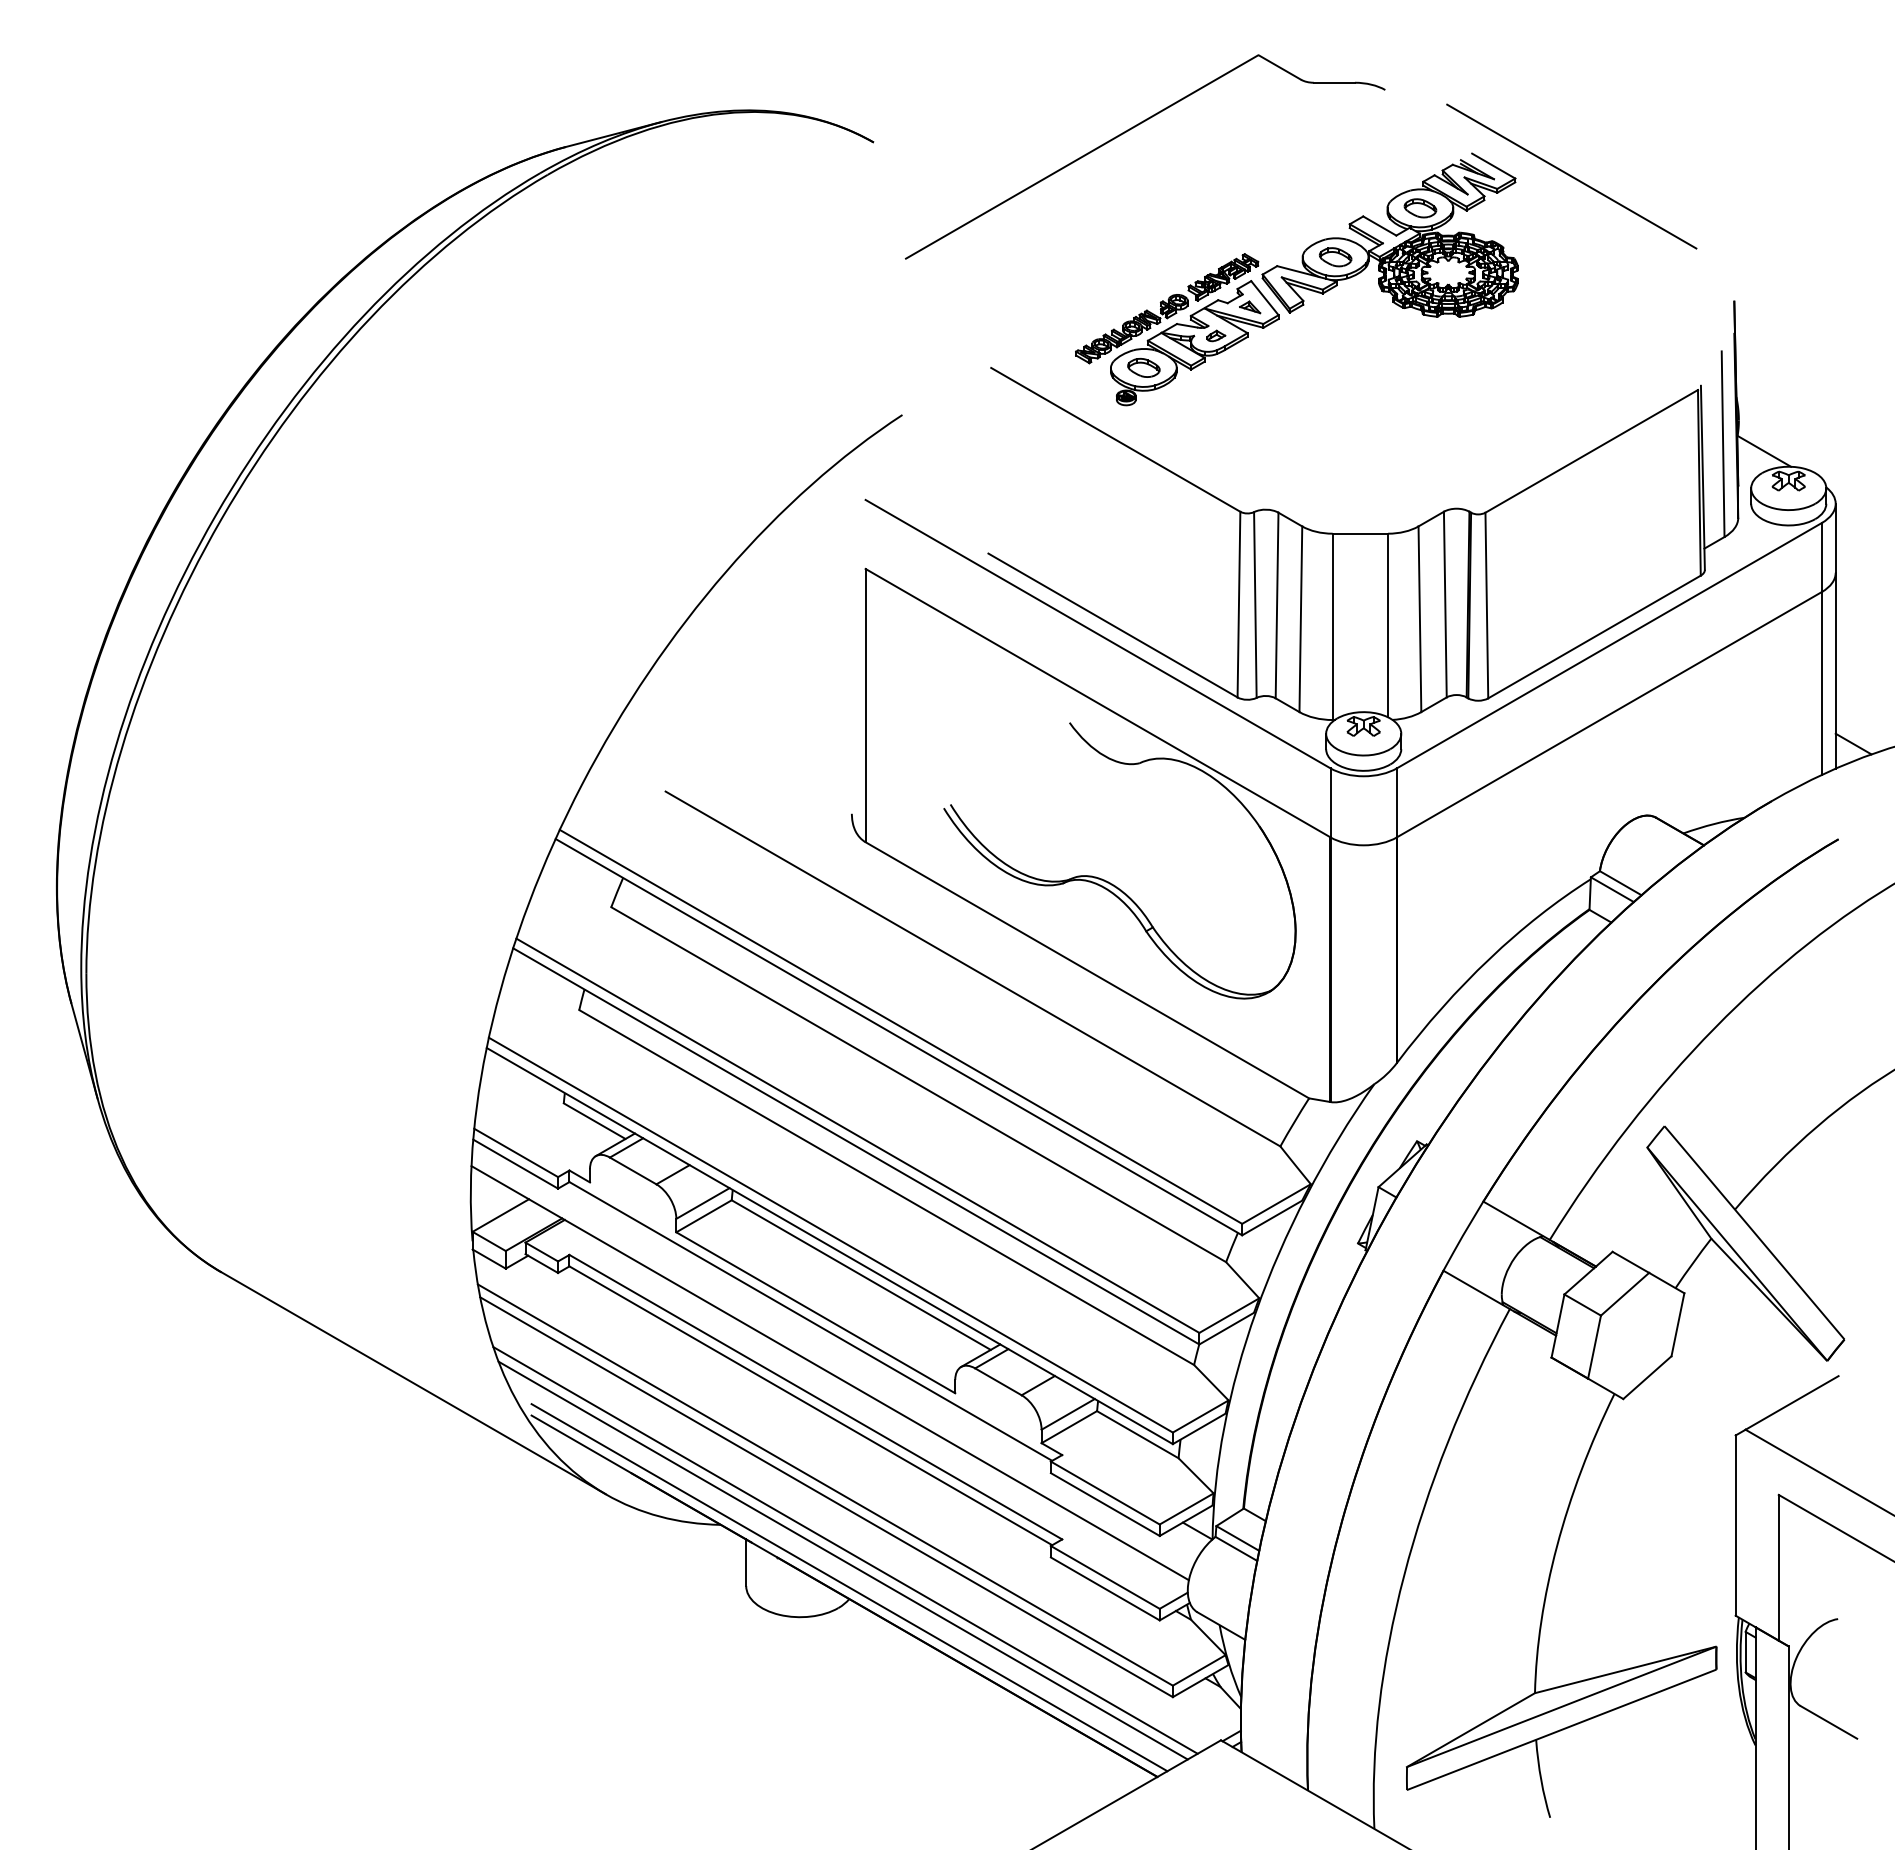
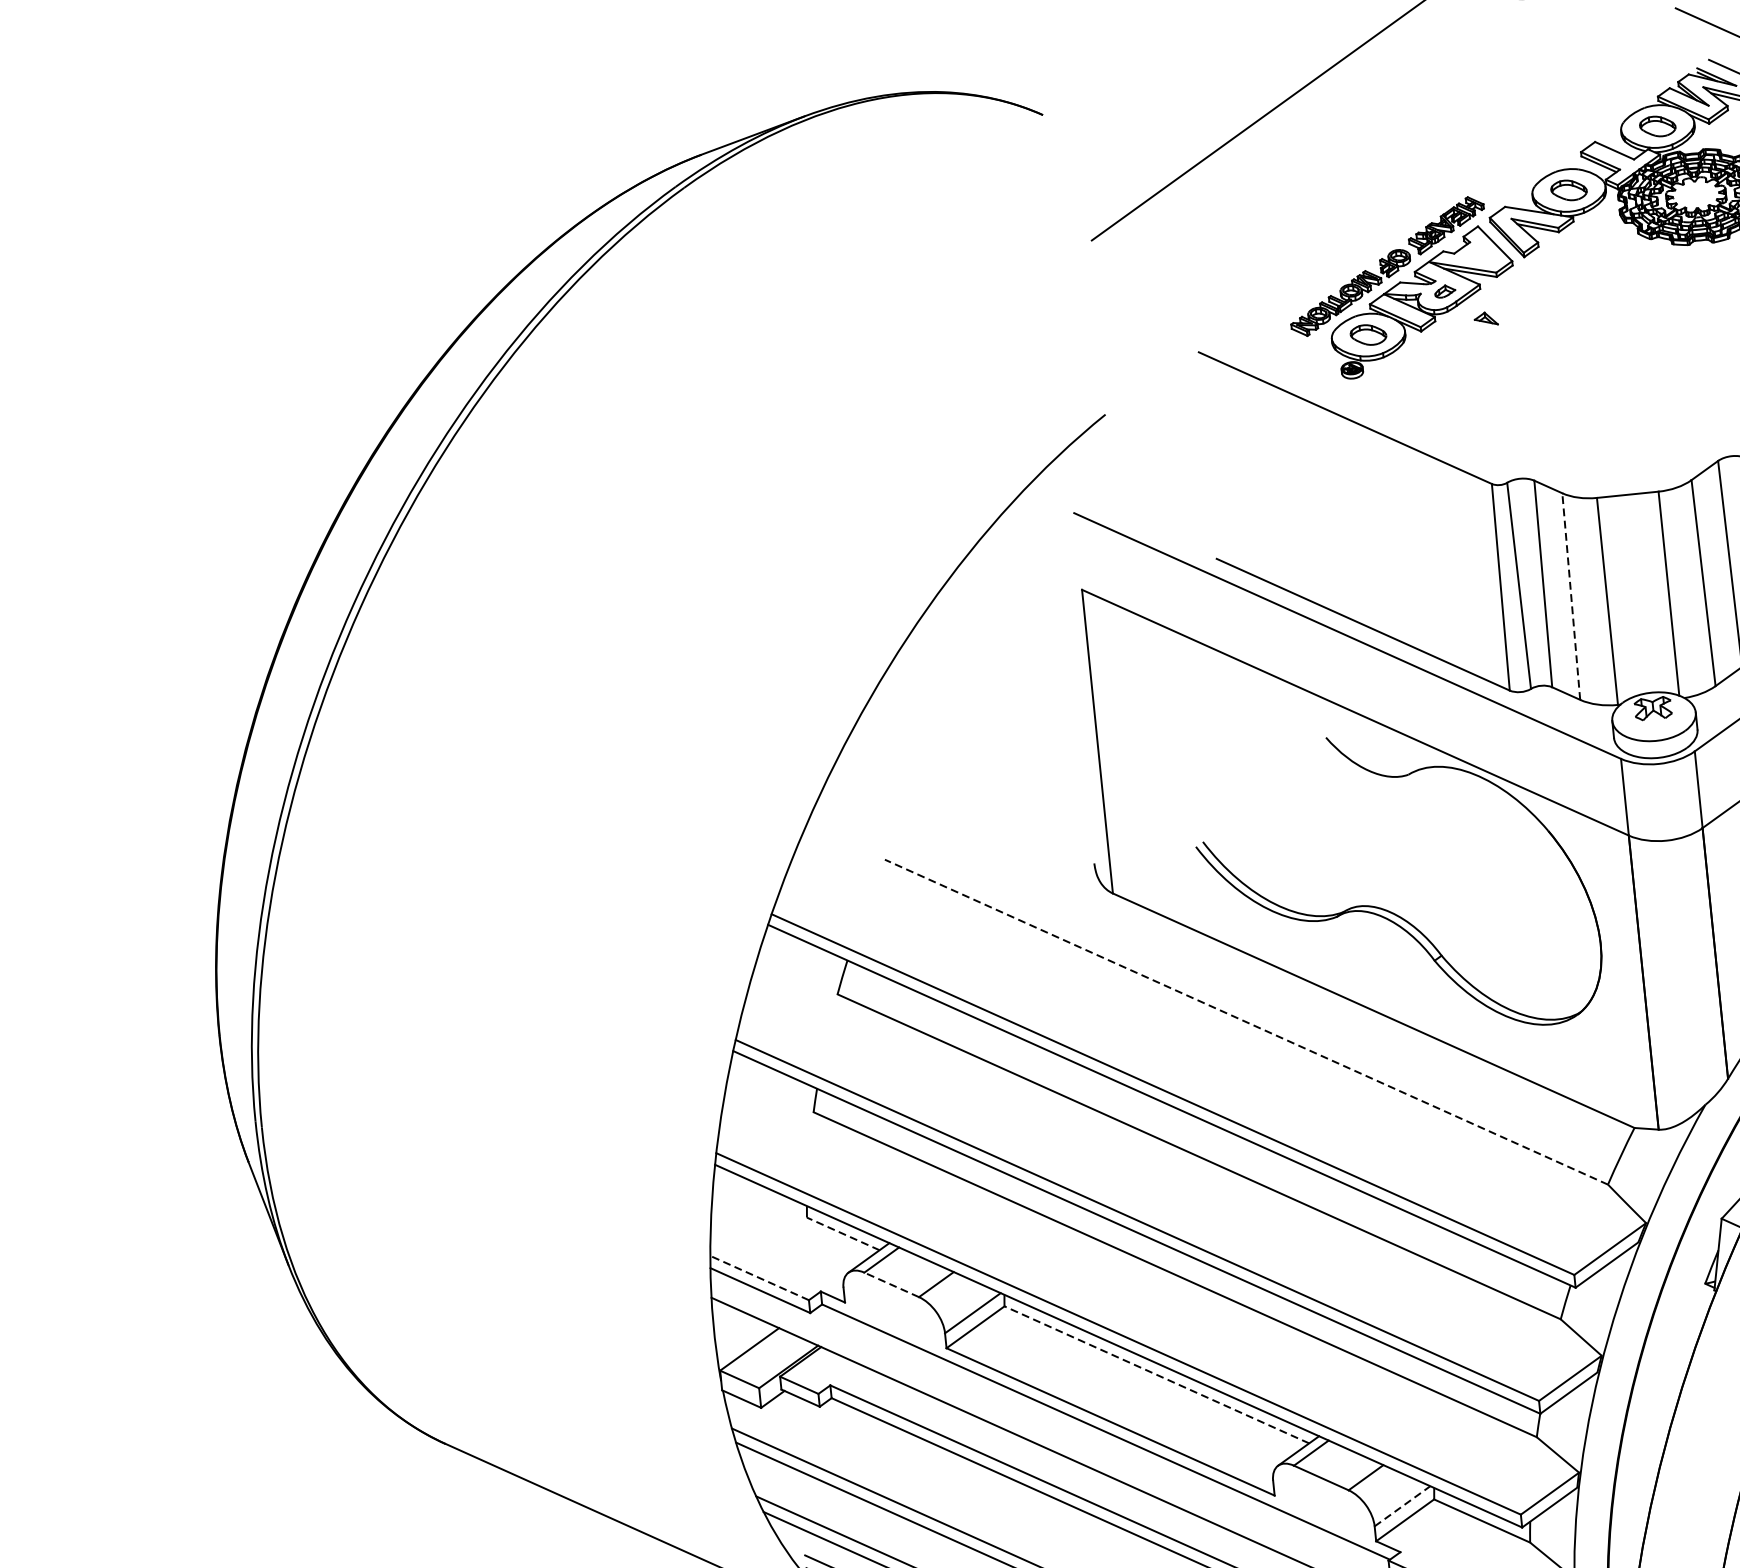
part: (1250, 307) -> (1486, 319), moved
line: (1300, 619) -> (1570, 596), solid -> dashed
line: (973, 969) -> (1247, 1022), solid -> dashed
line: (594, 1121) -> (843, 1234), solid -> dashed
line: (515, 1152) -> (758, 1277), solid -> dashed
line: (633, 1170) -> (891, 1284), solid -> dashed
line: (861, 1275) -> (1157, 1375), solid -> dashed
line: (1068, 1414) -> (1402, 1506), solid -> dashed

